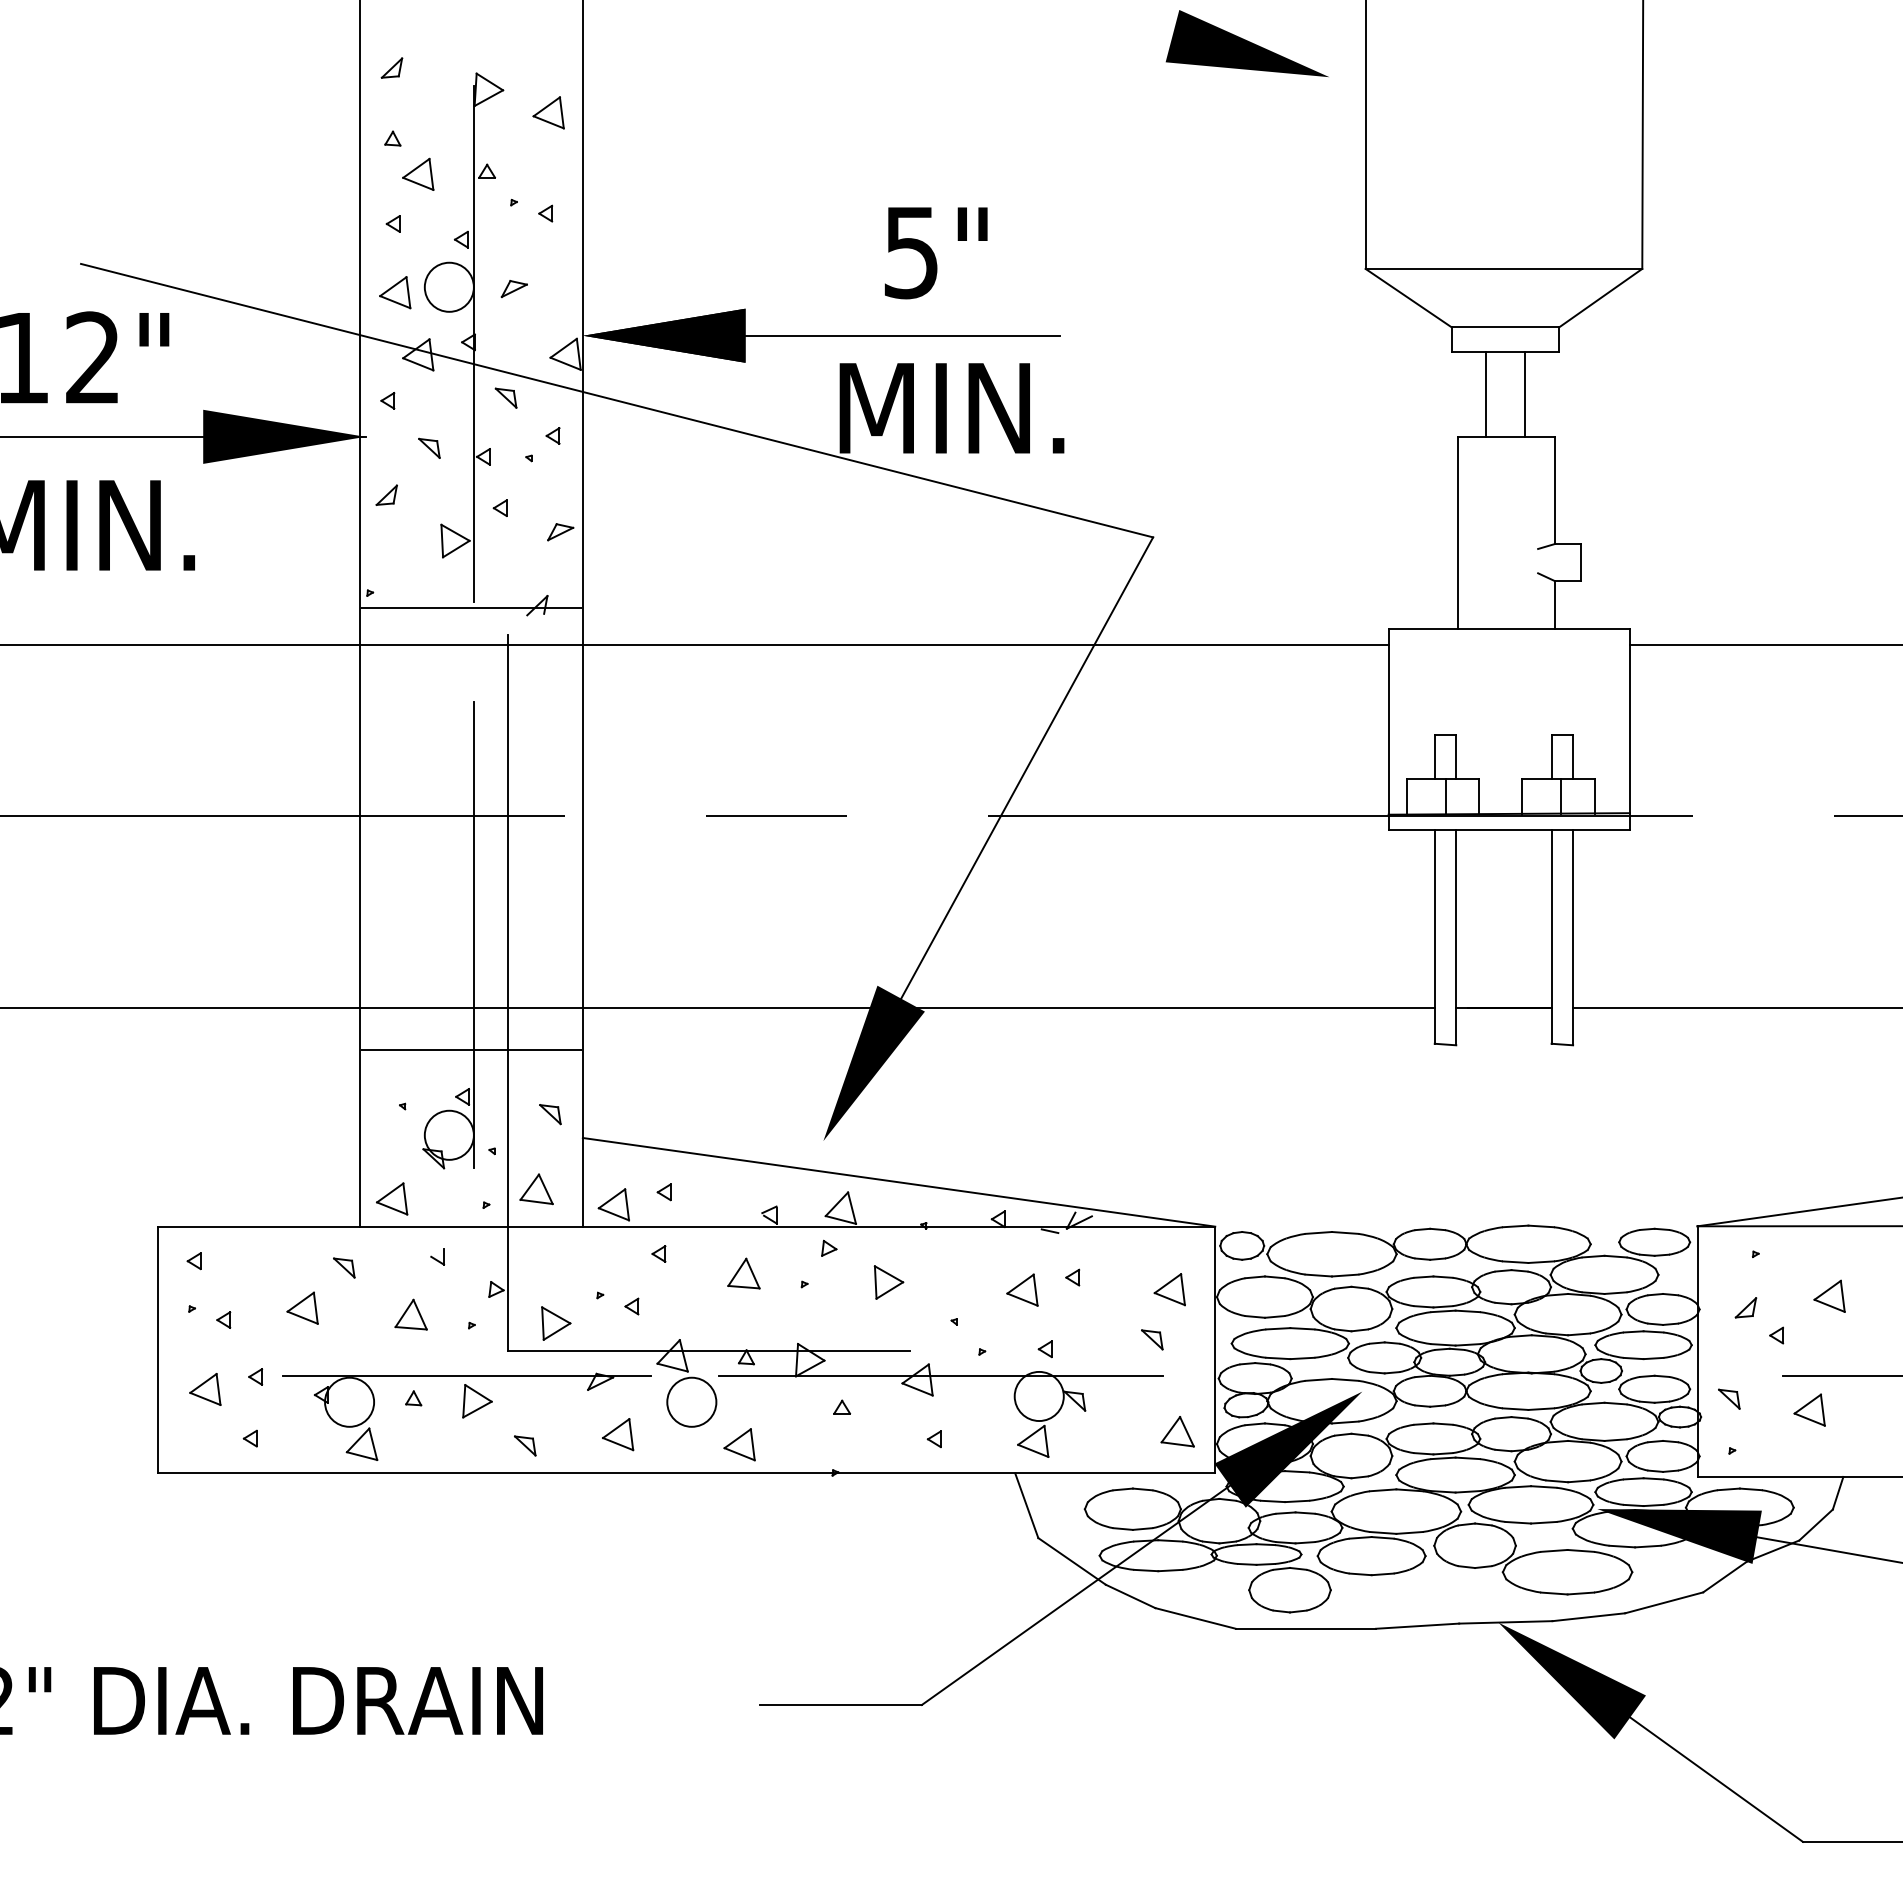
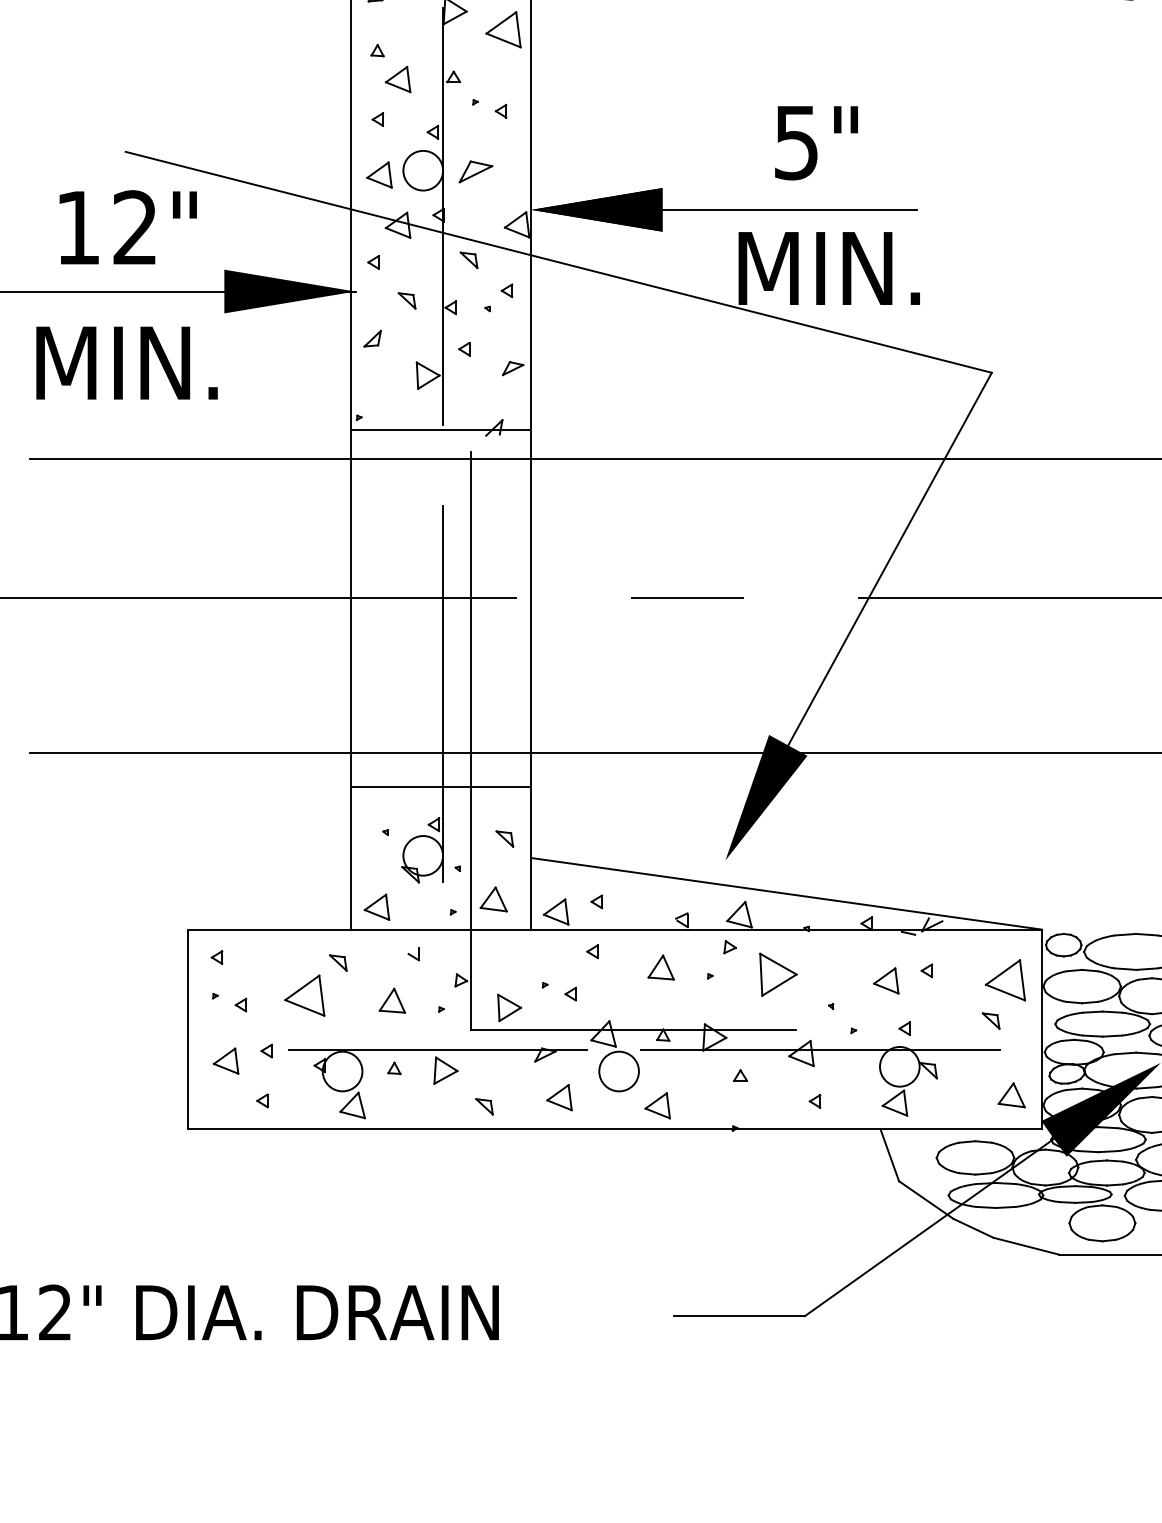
part: (548, 112) -> (503, 29), size x1.4
part: (513, 289) -> (475, 172), size x1.6
part: (888, 1282) -> (778, 974), size x1.6
part: (1169, 1289) -> (1005, 980), size x1.6
part: (302, 1307) -> (304, 994), size x1.6

